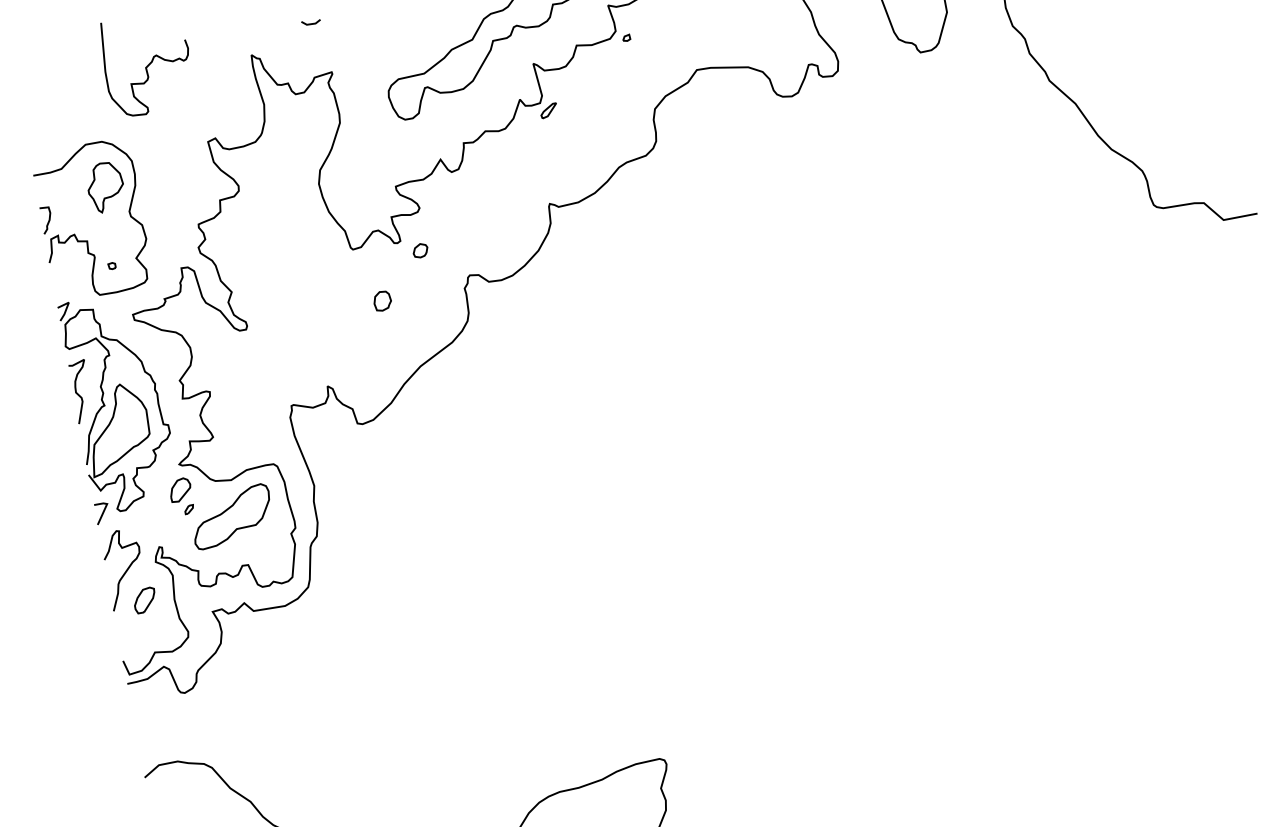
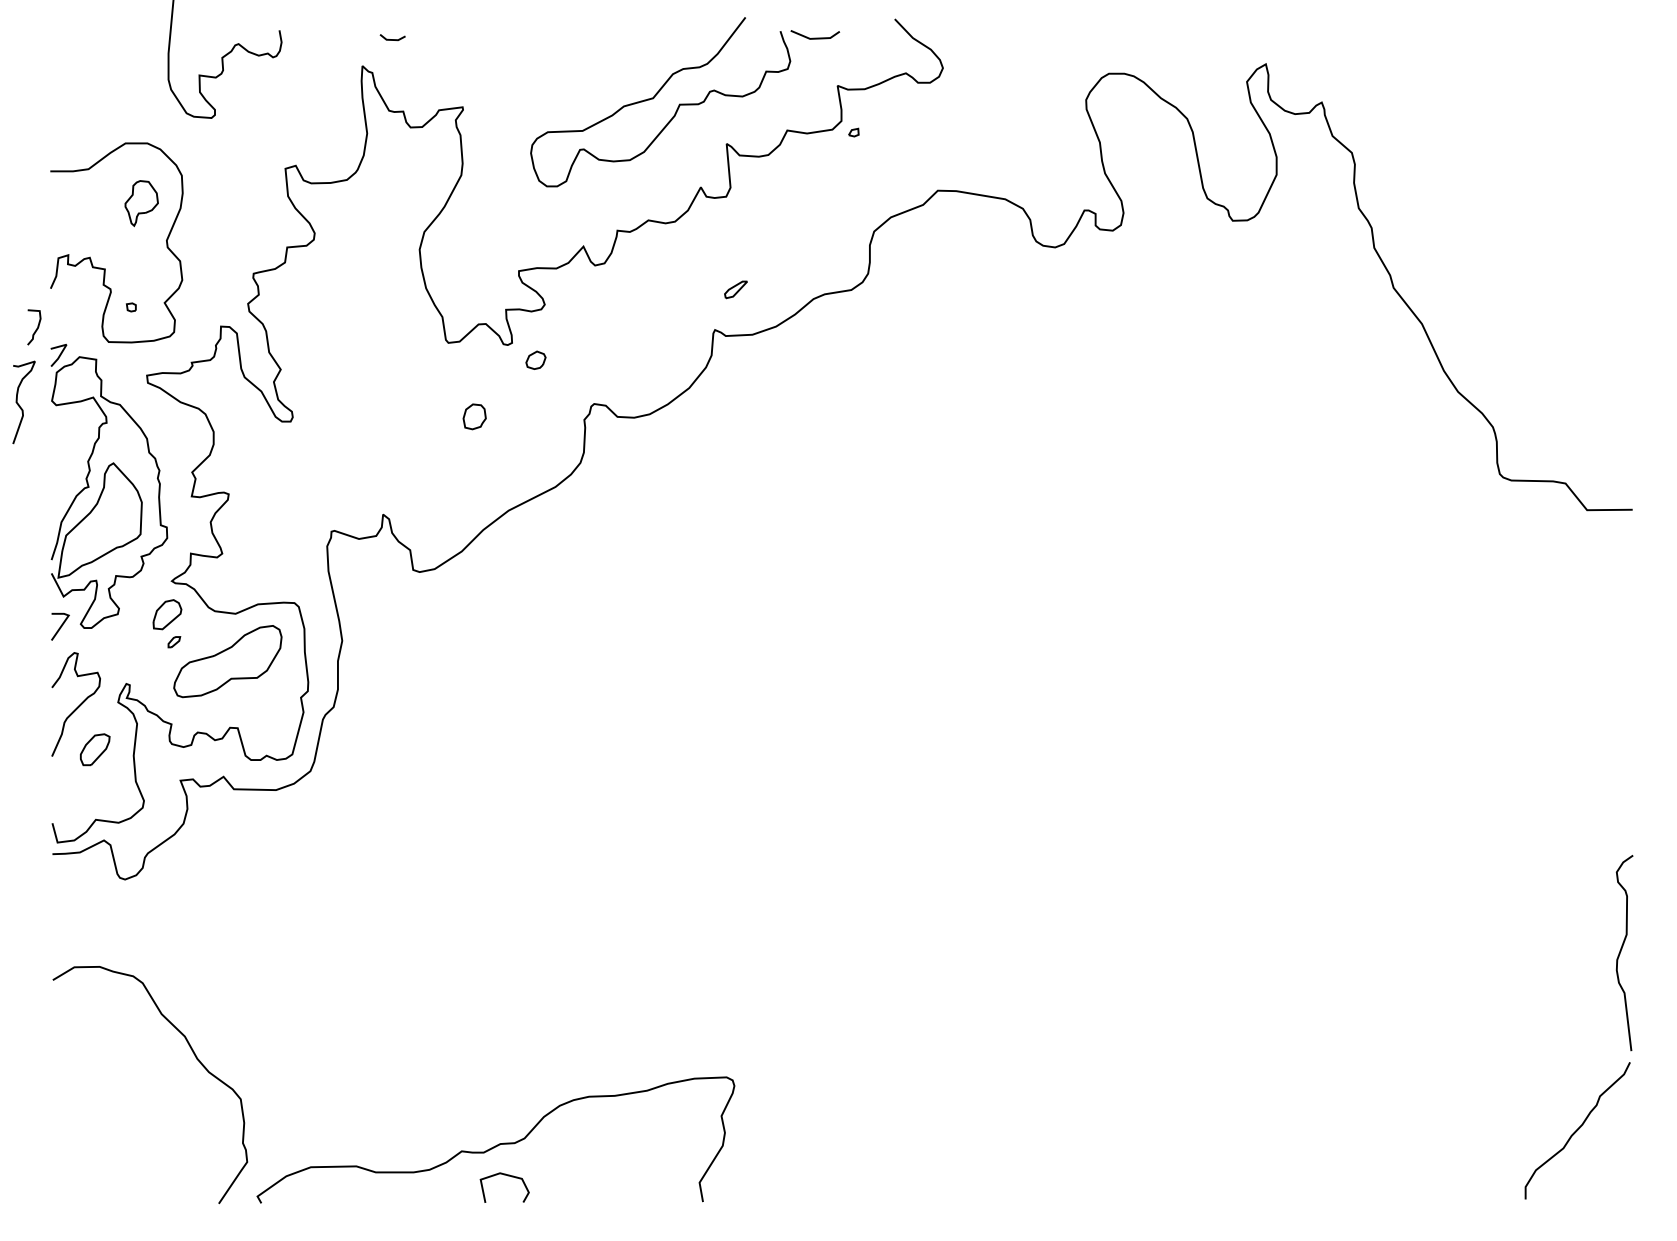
line: (311, 23) -> (392, 39), moved
part: (548, 110) -> (735, 289), moved
part: (105, 187) -> (141, 203), size x0.7
curve: (48, 220) -> (36, 328), moved
curve: (79, 394) -> (20, 405), moved

